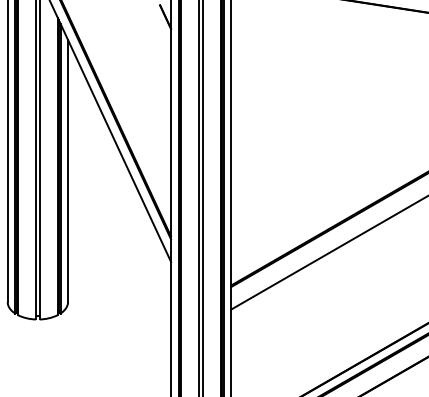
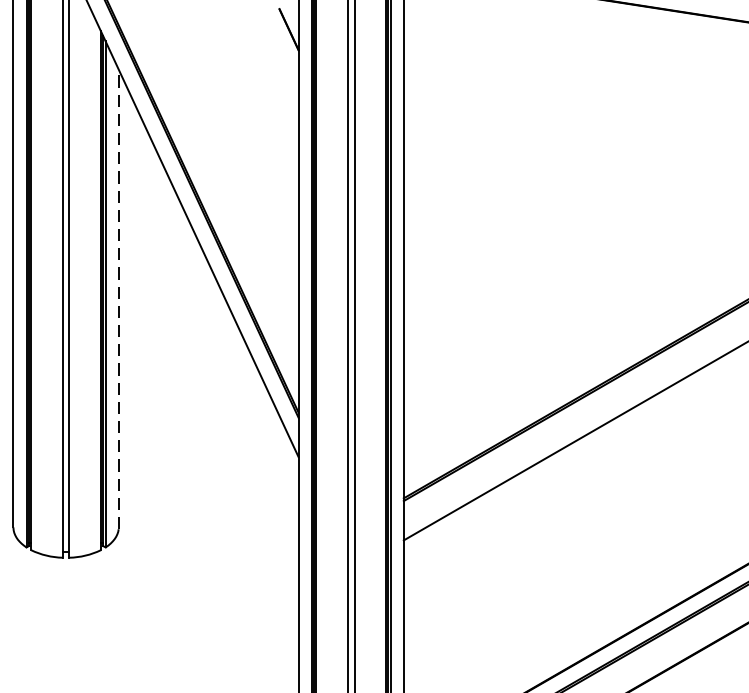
line: (67, 171) -> (117, 299), solid -> dashed

